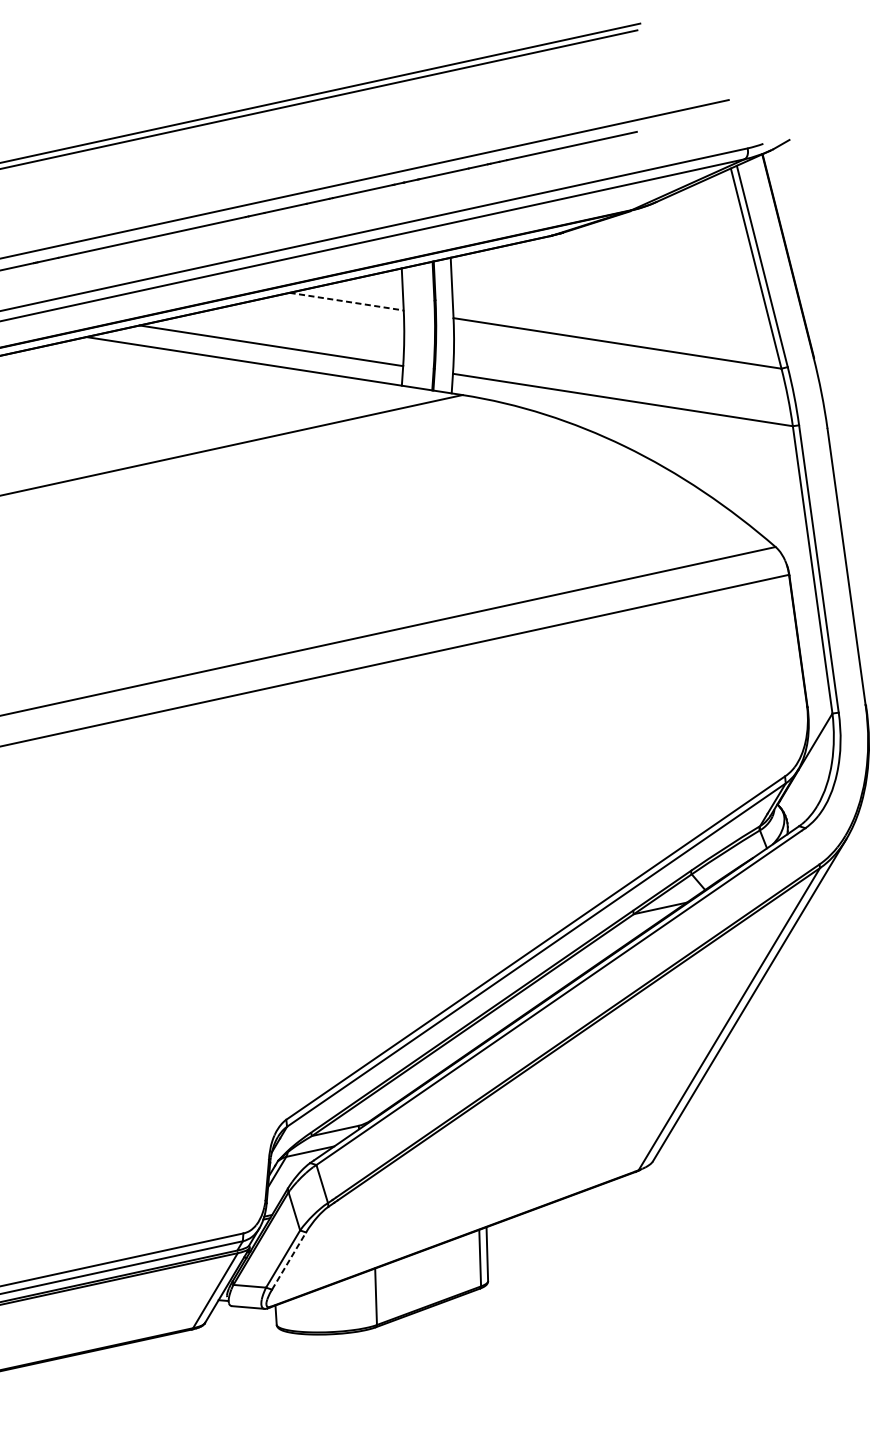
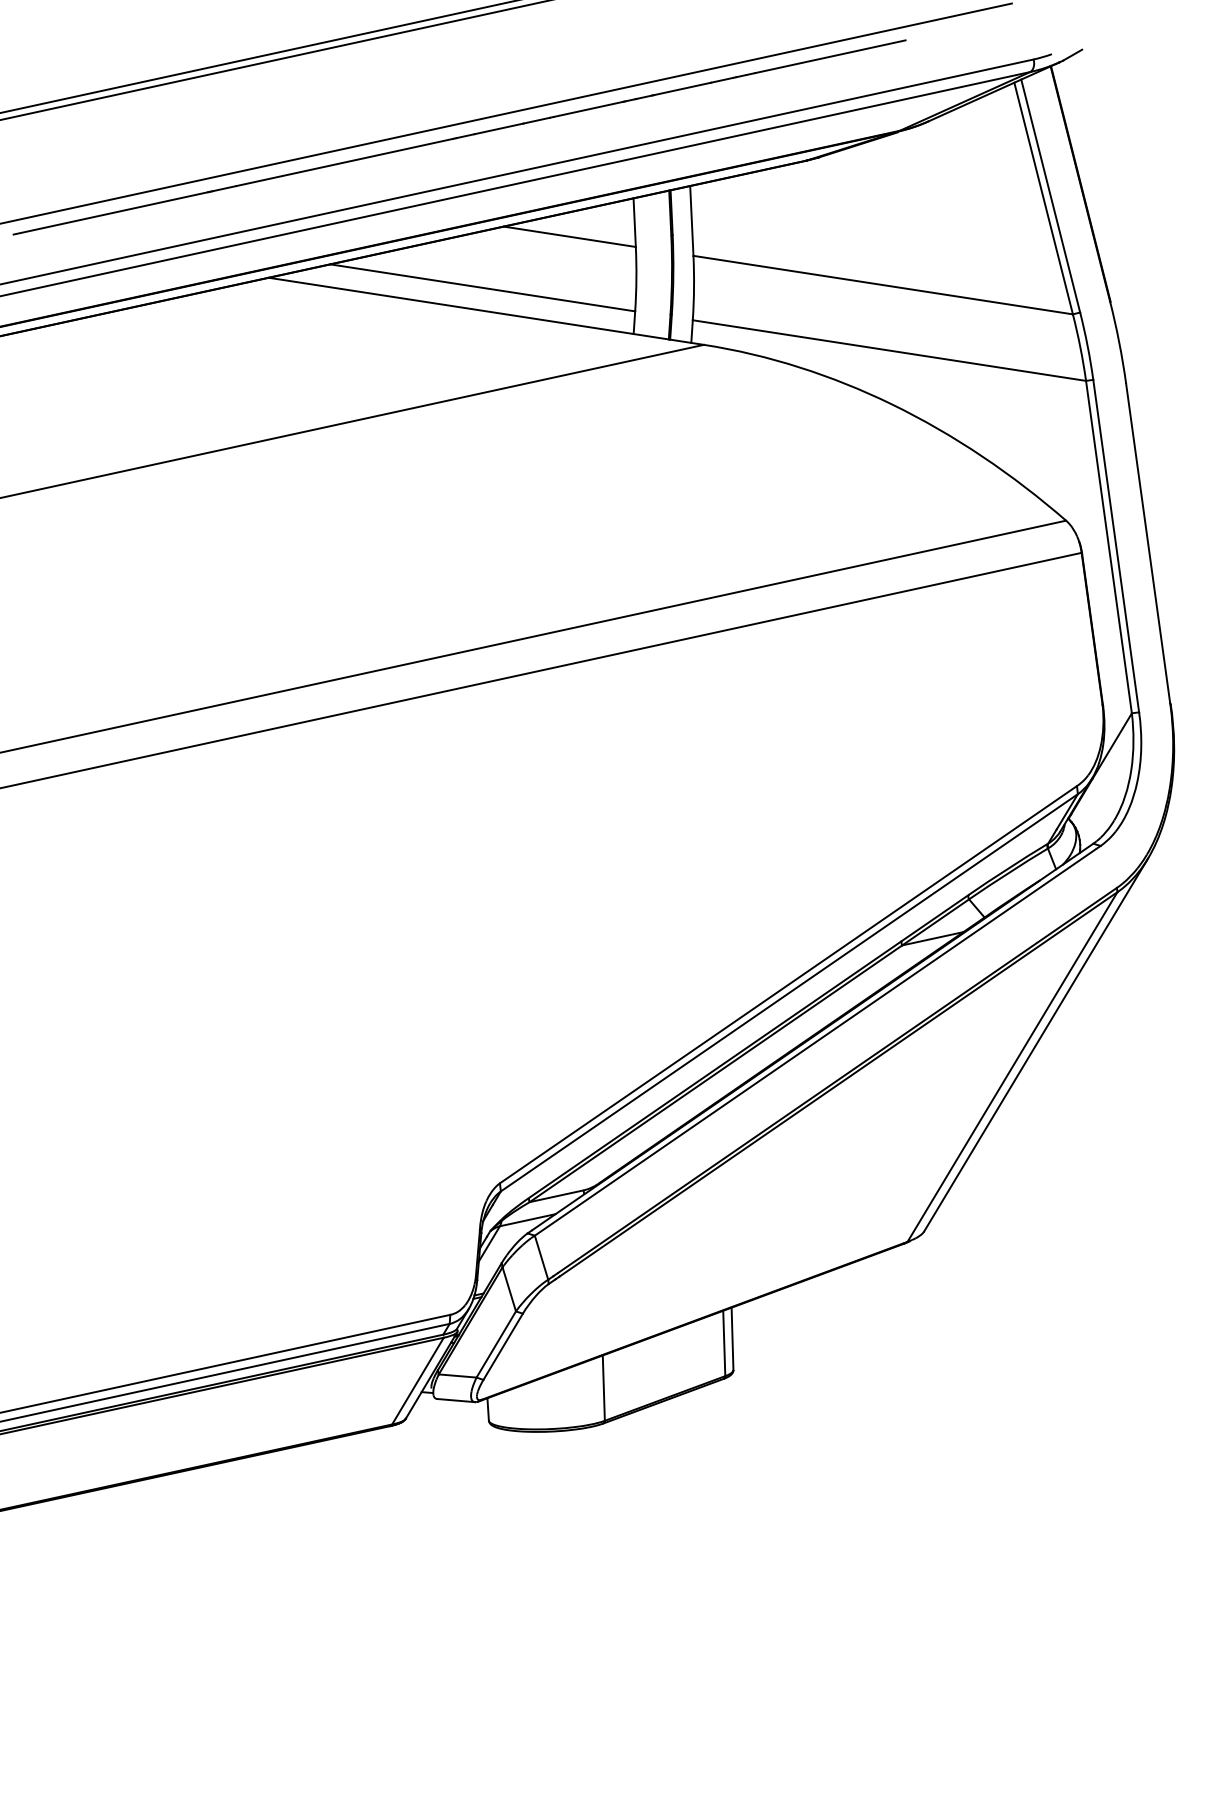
line: (346, 301) -> (569, 236), dashed -> solid
line: (289, 1260) -> (503, 1346), dashed -> solid

